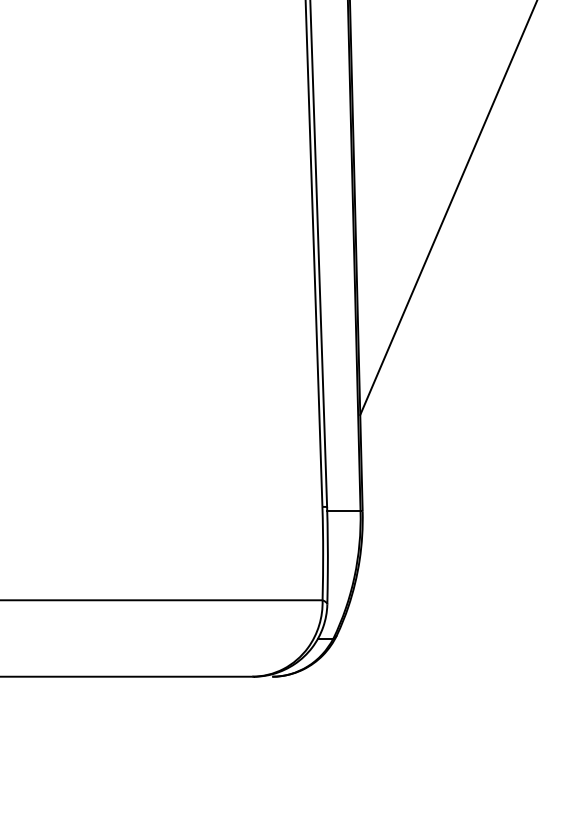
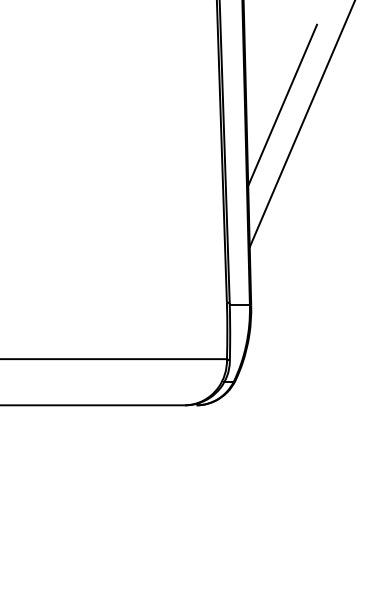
line: (414, 178) -> (282, 104), added

